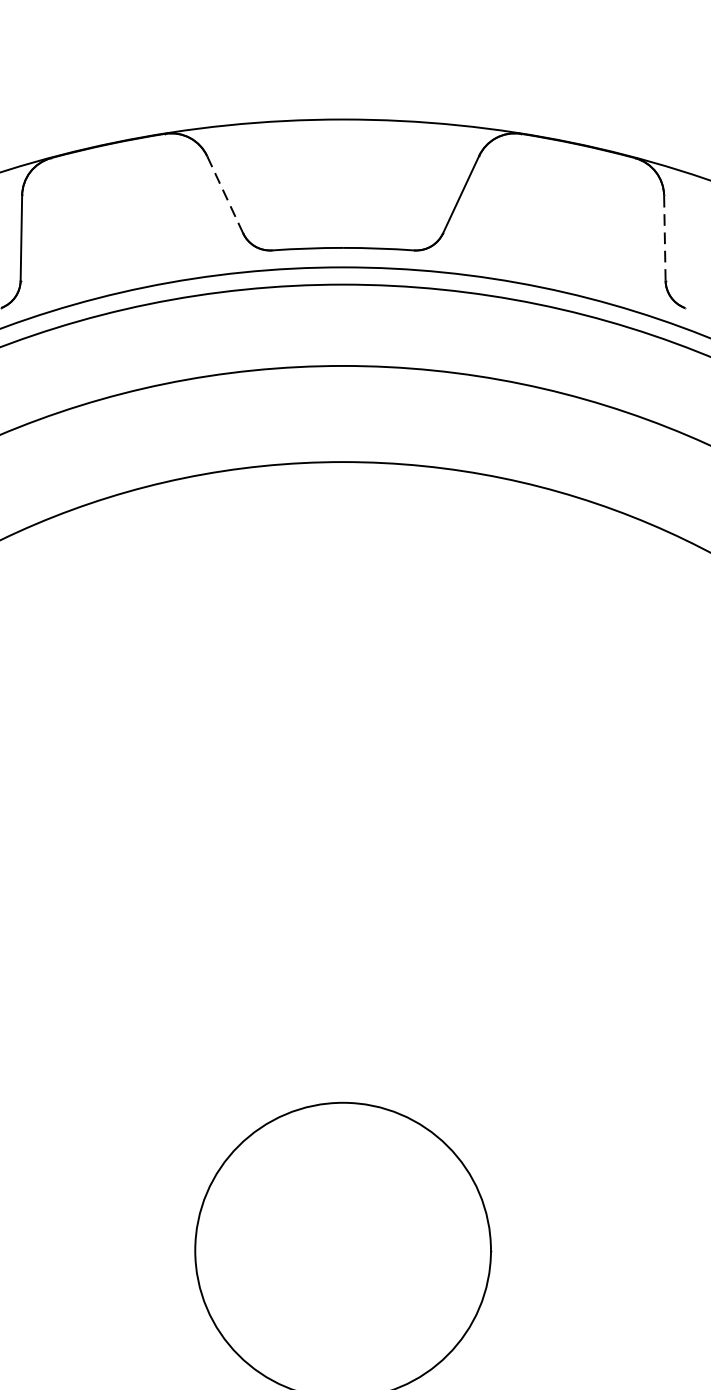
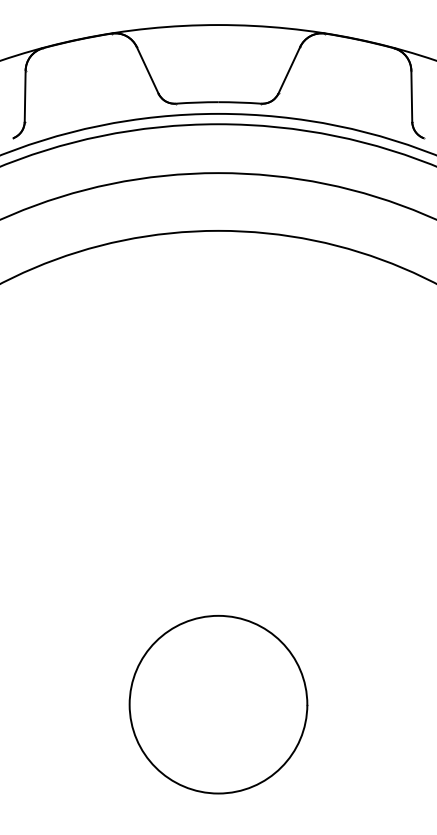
line: (224, 195) -> (147, 70), dashed -> solid
line: (664, 238) -> (411, 96), dashed -> solid

